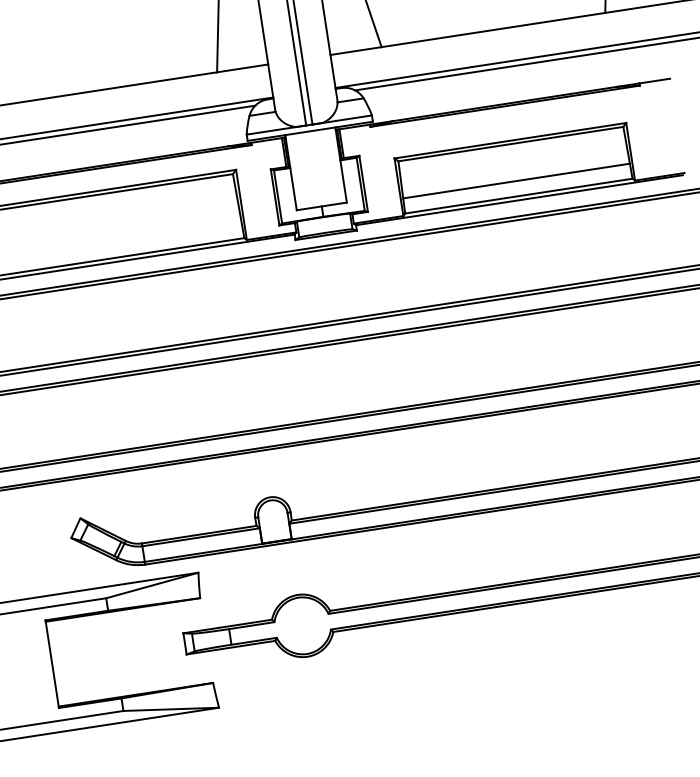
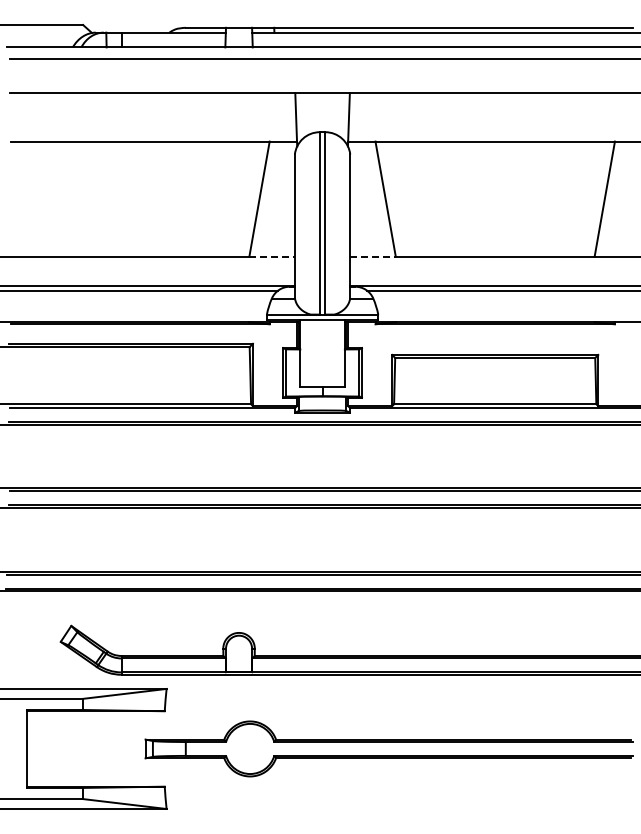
line: (356, 50) -> (373, 256), solid -> dashed
line: (243, 68) -> (272, 256), solid -> dashed
line: (516, 180) -> (495, 390), removed

